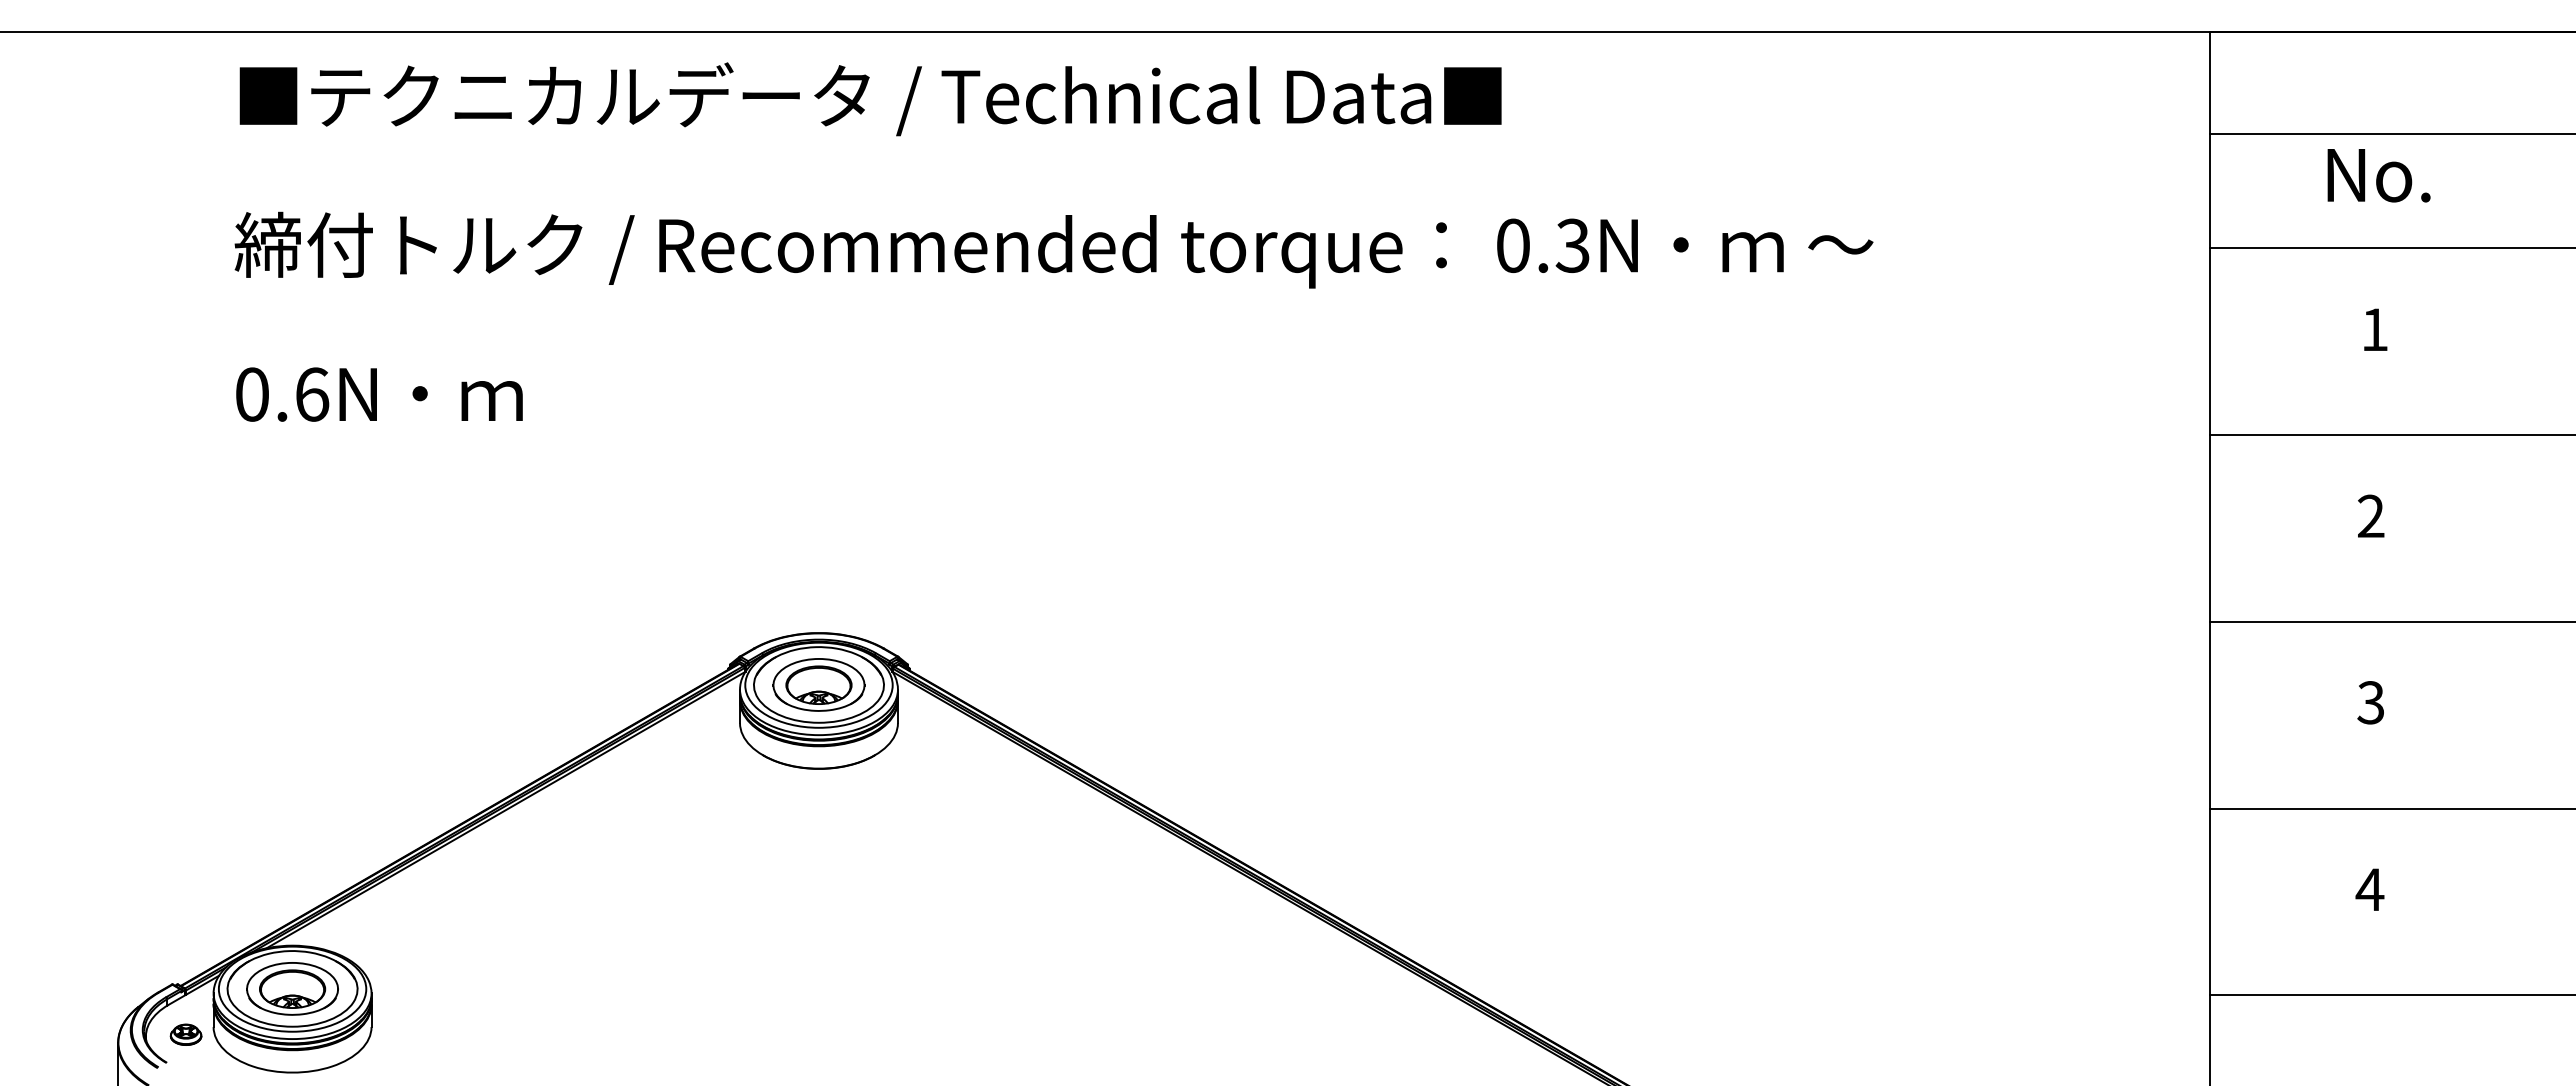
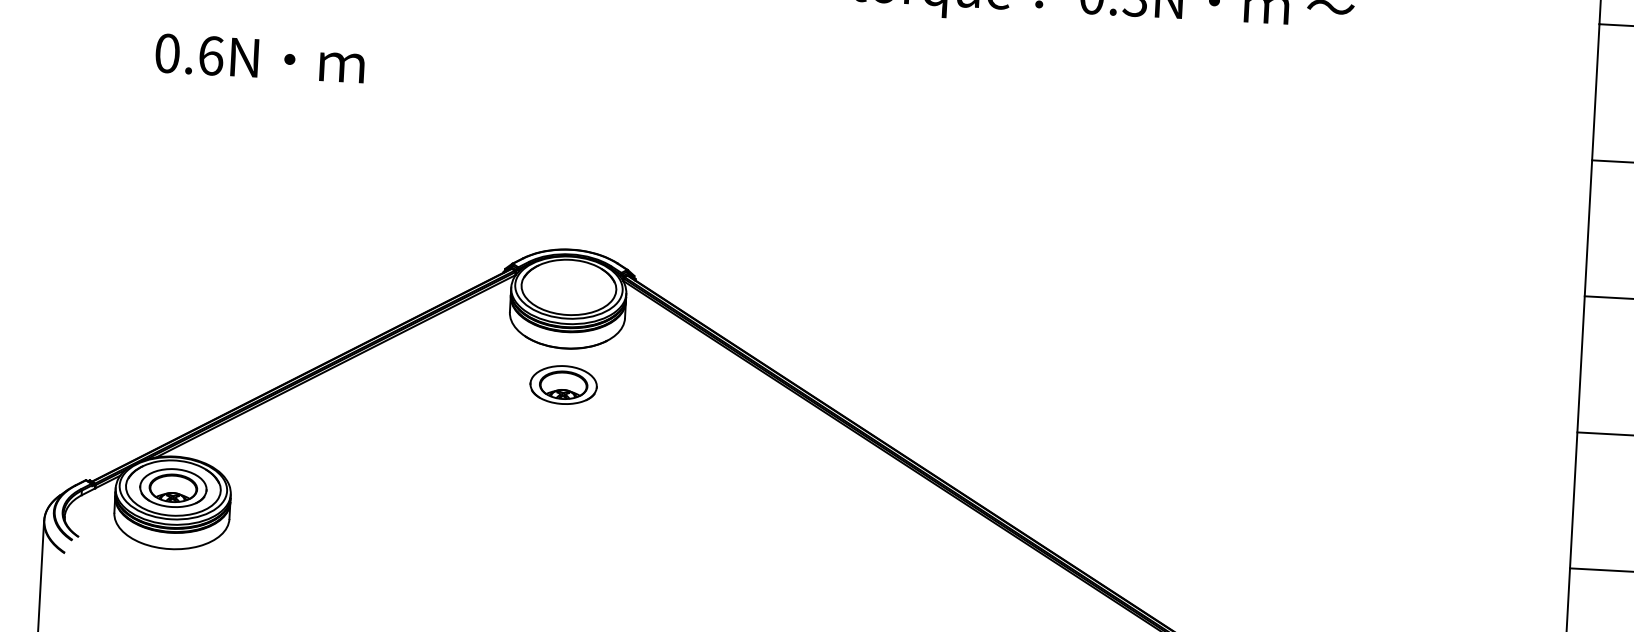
part: (818, 684) -> (563, 384), moved
part: (185, 1034) -> (93, 517), removed

